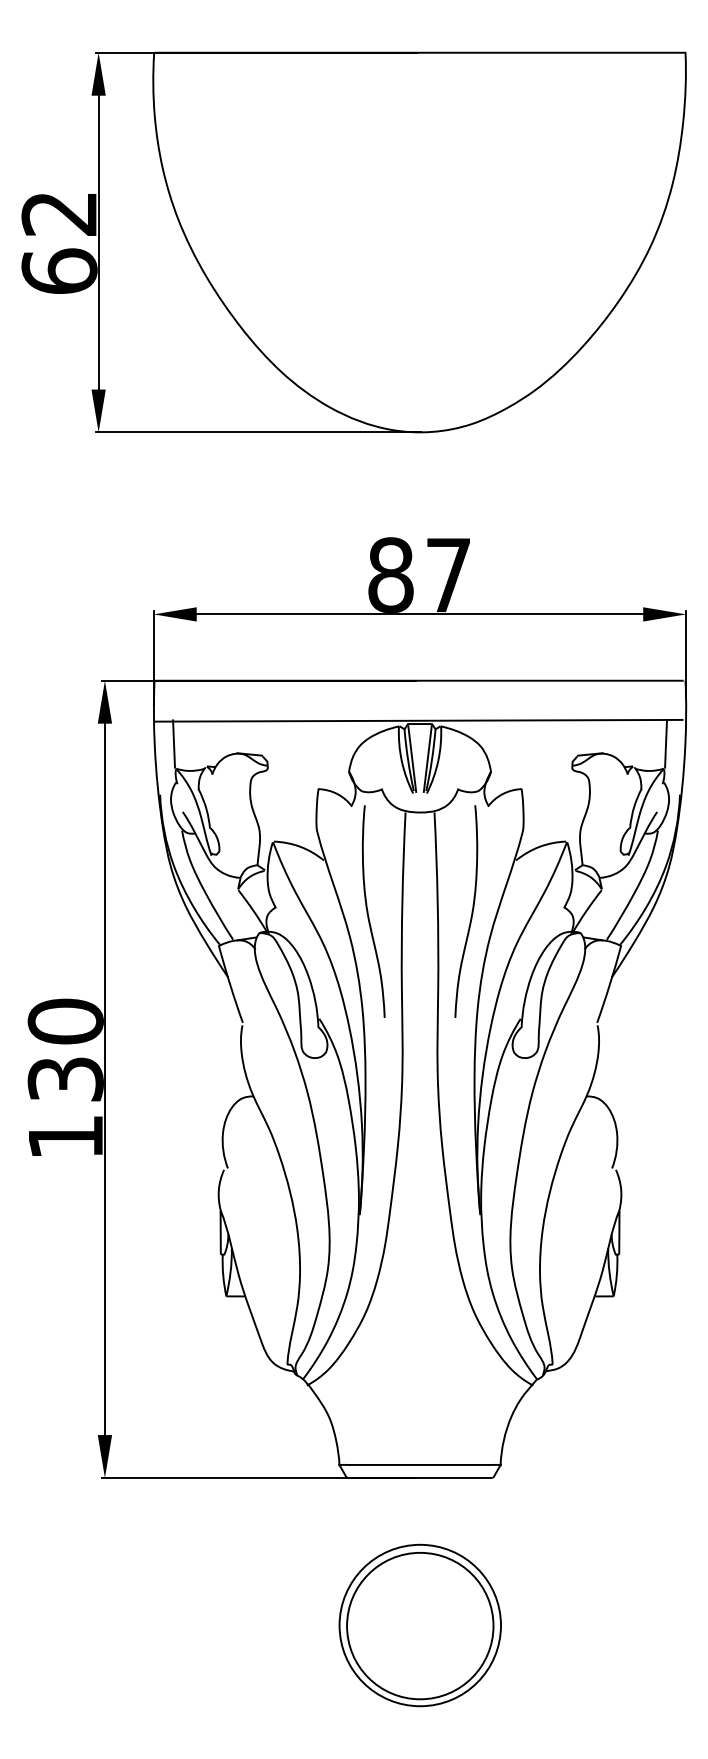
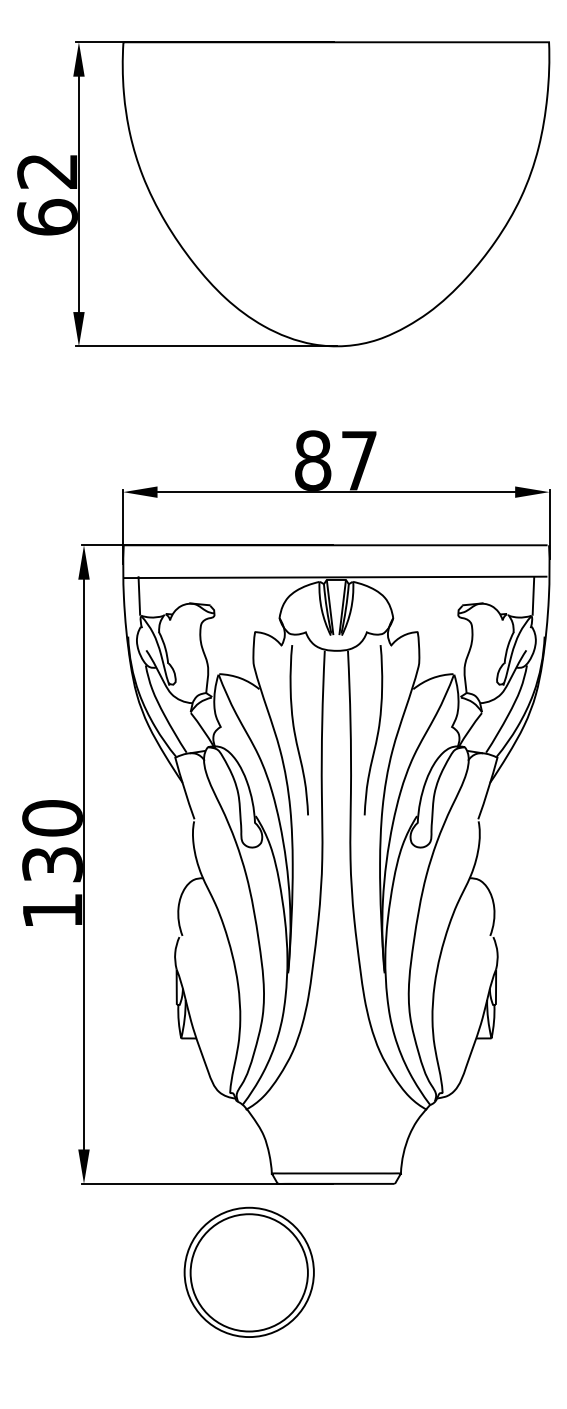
part: (419, 1625) -> (248, 1272), moved

